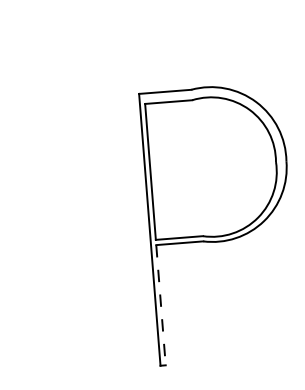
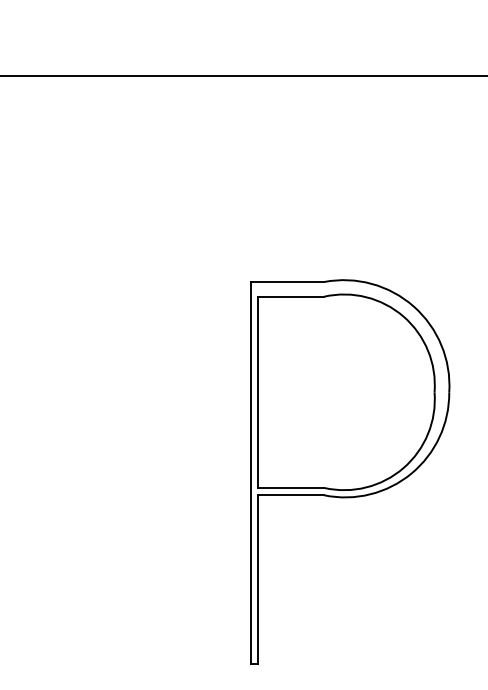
line: (161, 304) -> (258, 579), dashed -> solid

